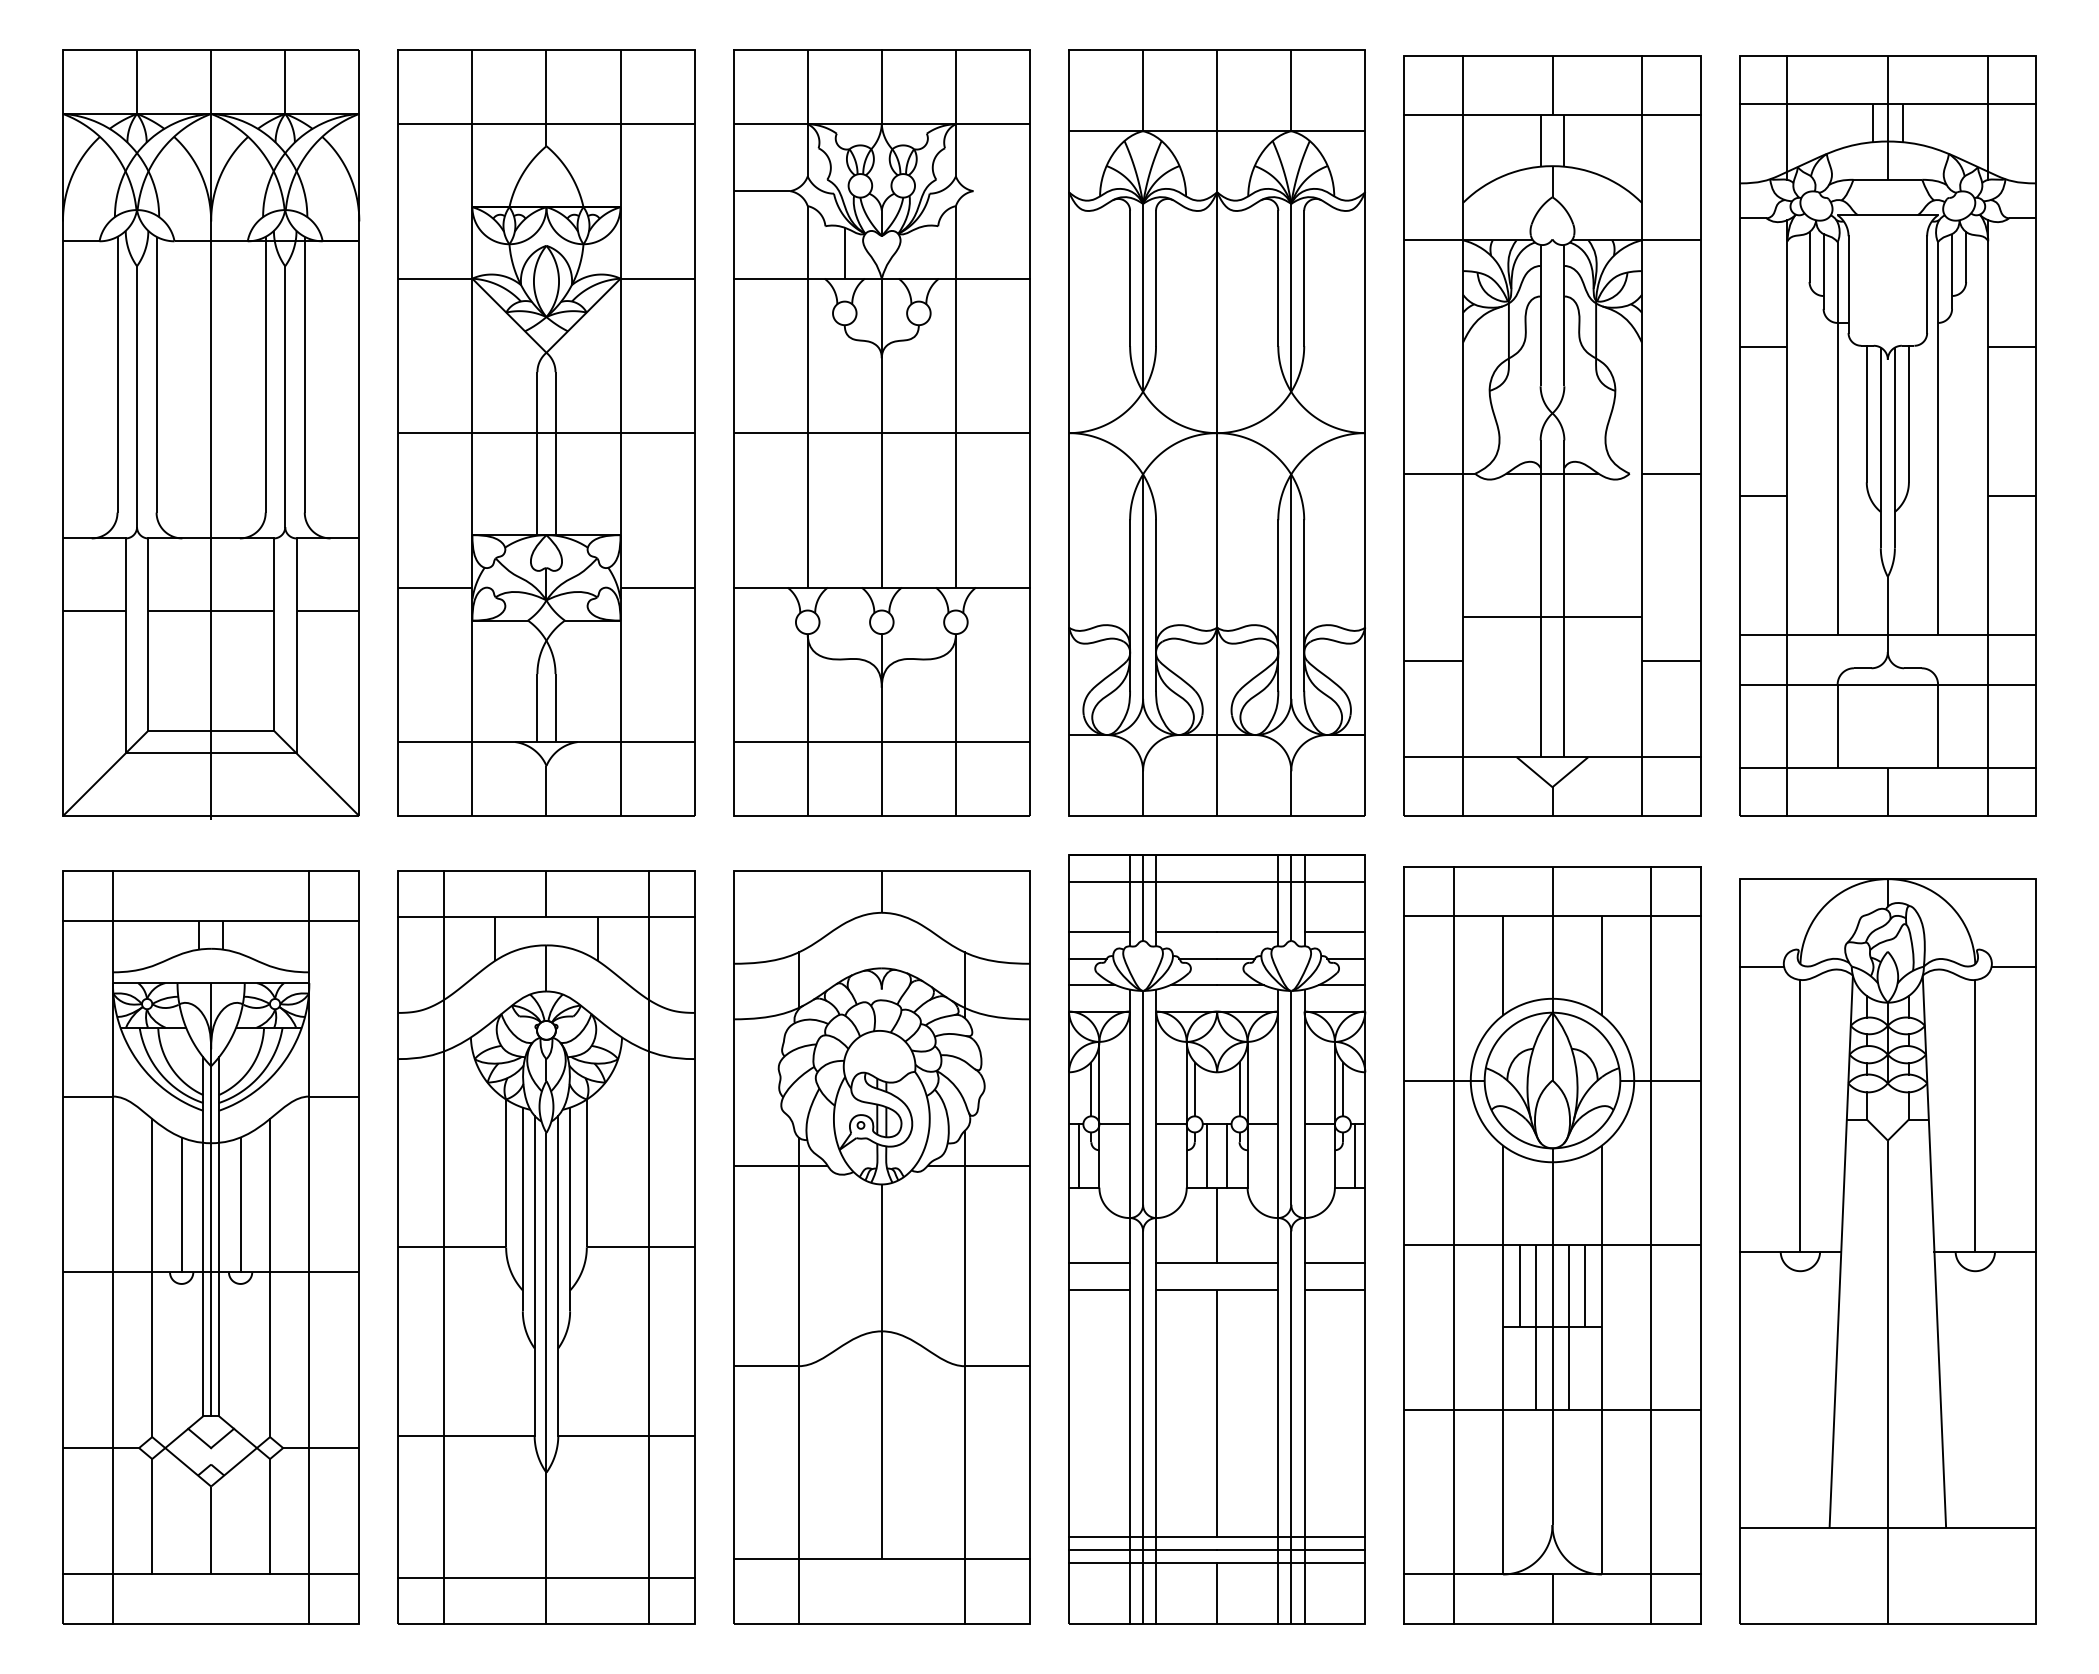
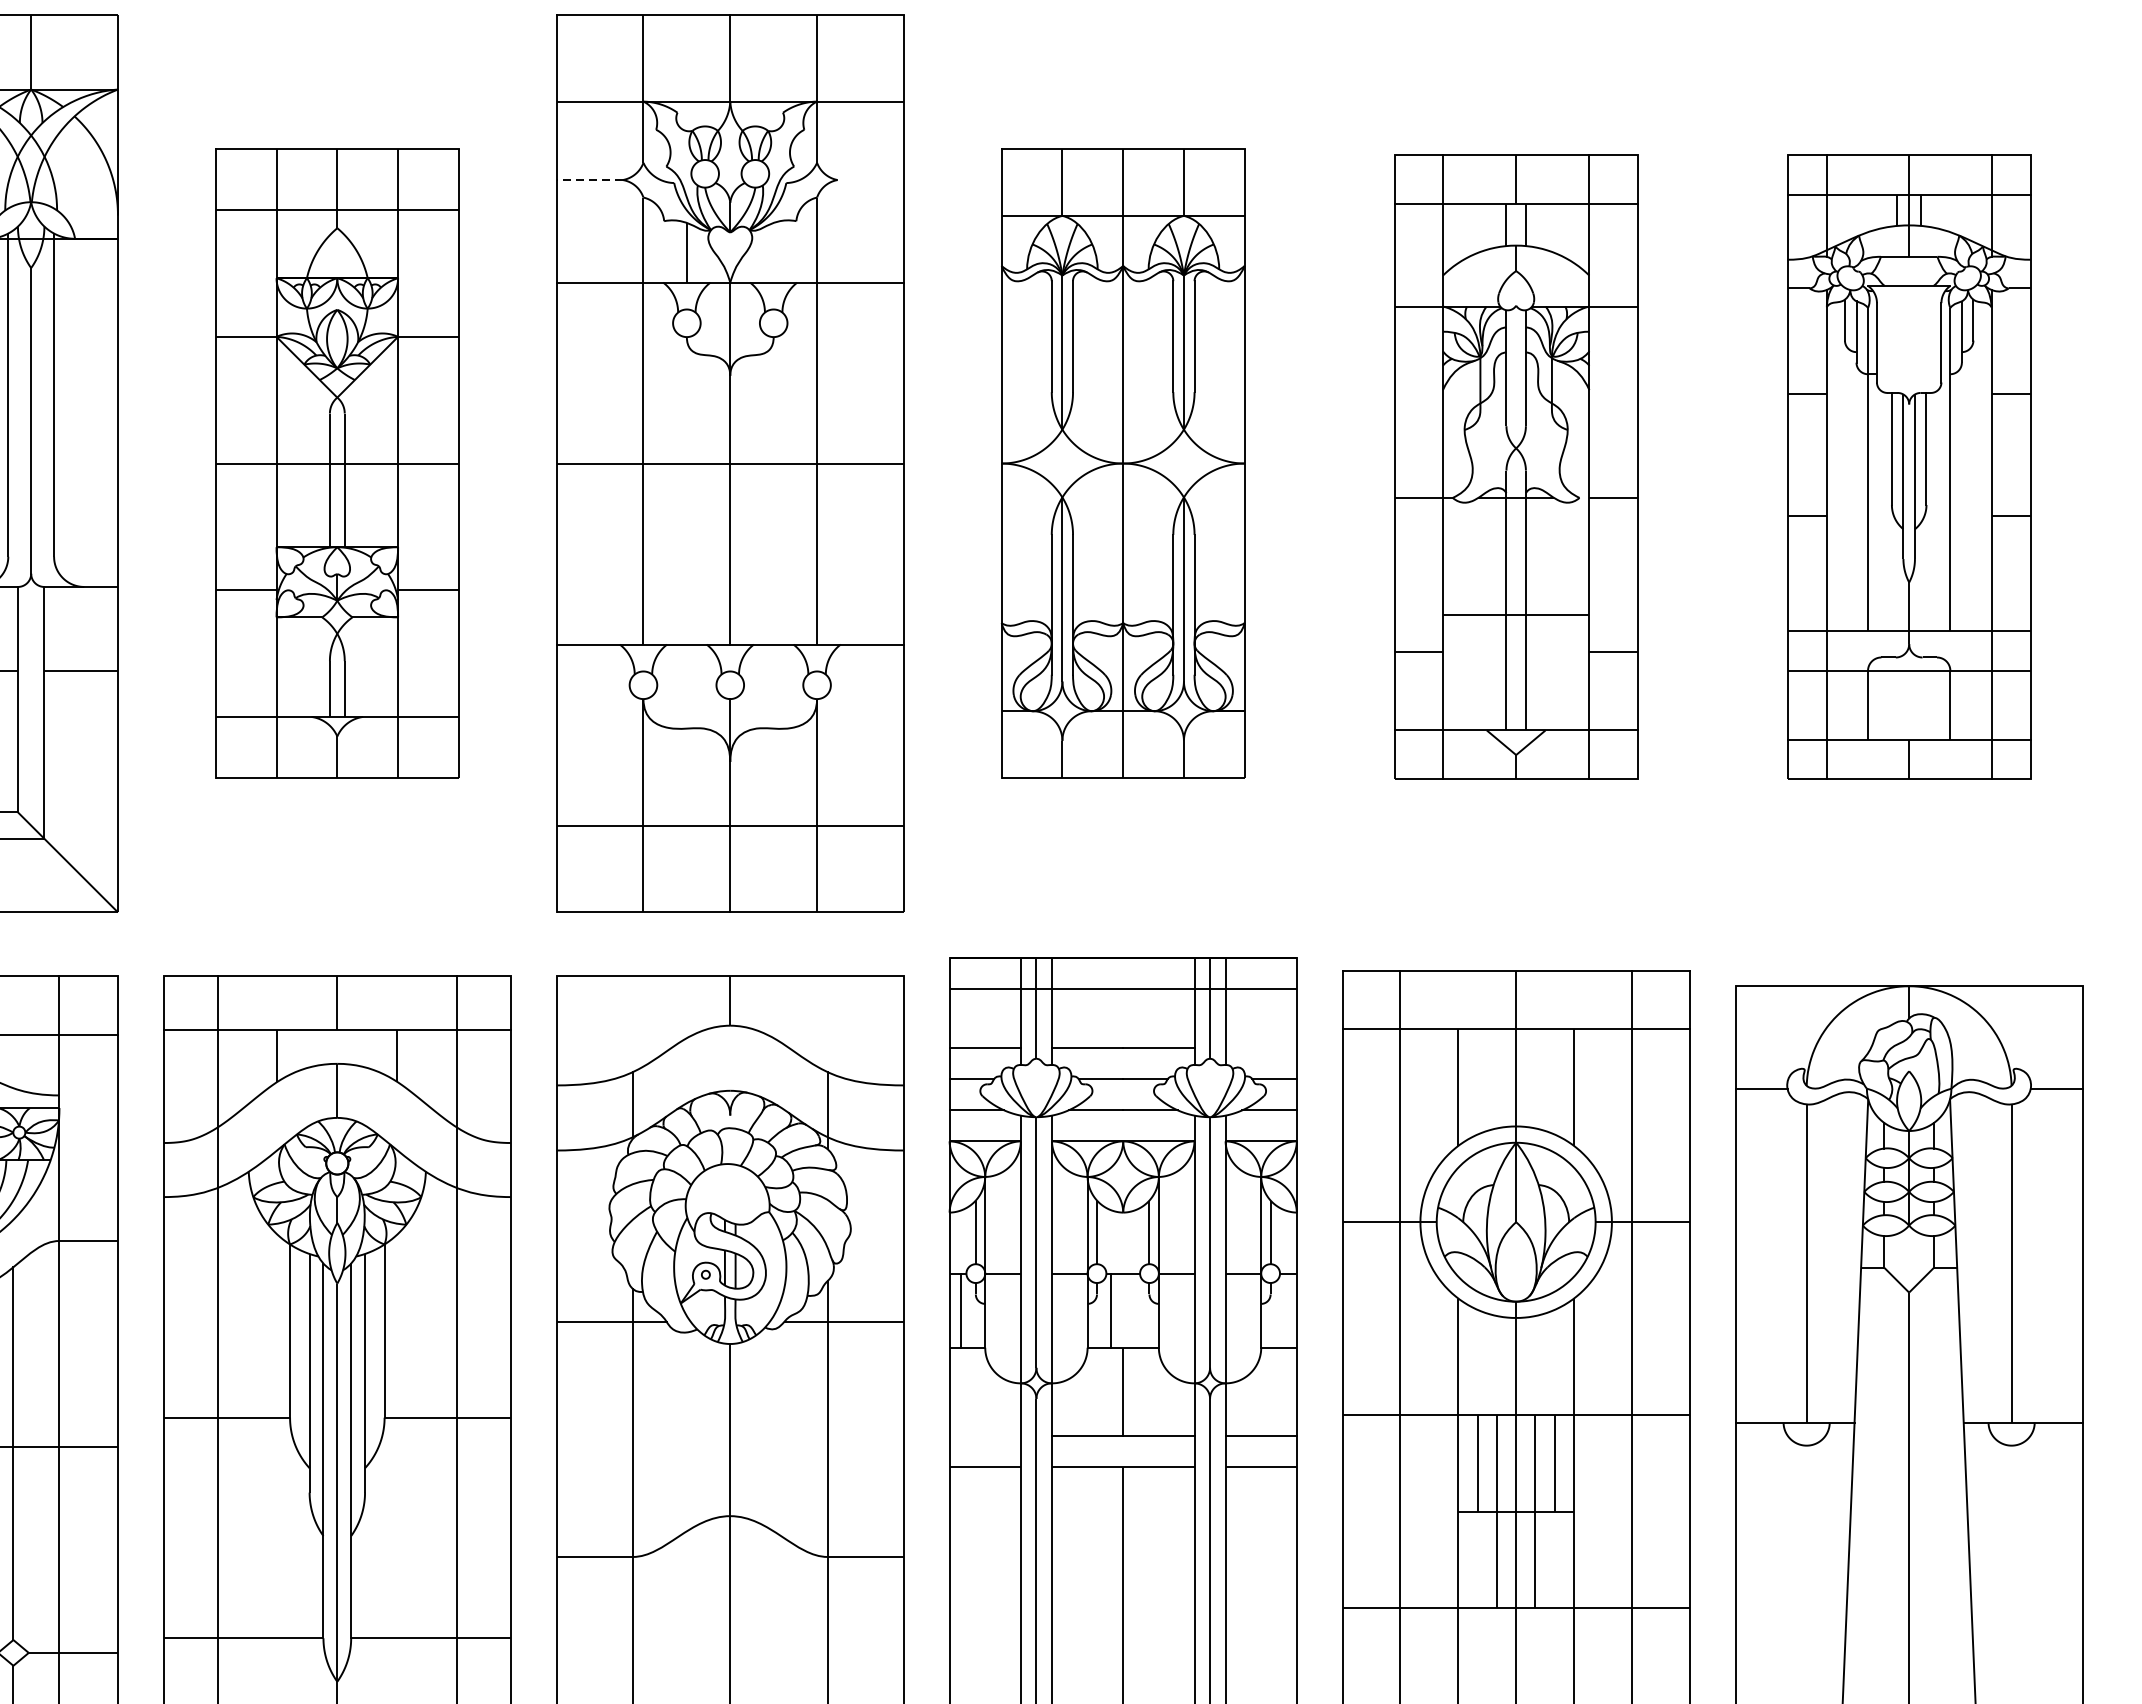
line: (761, 191) -> (589, 180), solid -> dashed
part: (546, 432) -> (337, 462), size x0.7
part: (1216, 432) -> (1122, 462), size x0.7
part: (1552, 435) -> (1516, 466), size x0.7
part: (1887, 435) -> (1908, 466), size x0.7
line: (1334, 932) -> (1260, 1048), removed
line: (1227, 1155) -> (1135, 1310), removed
line: (1355, 1155) -> (1285, 1310), removed
line: (1098, 1263) -> (984, 1436), removed

